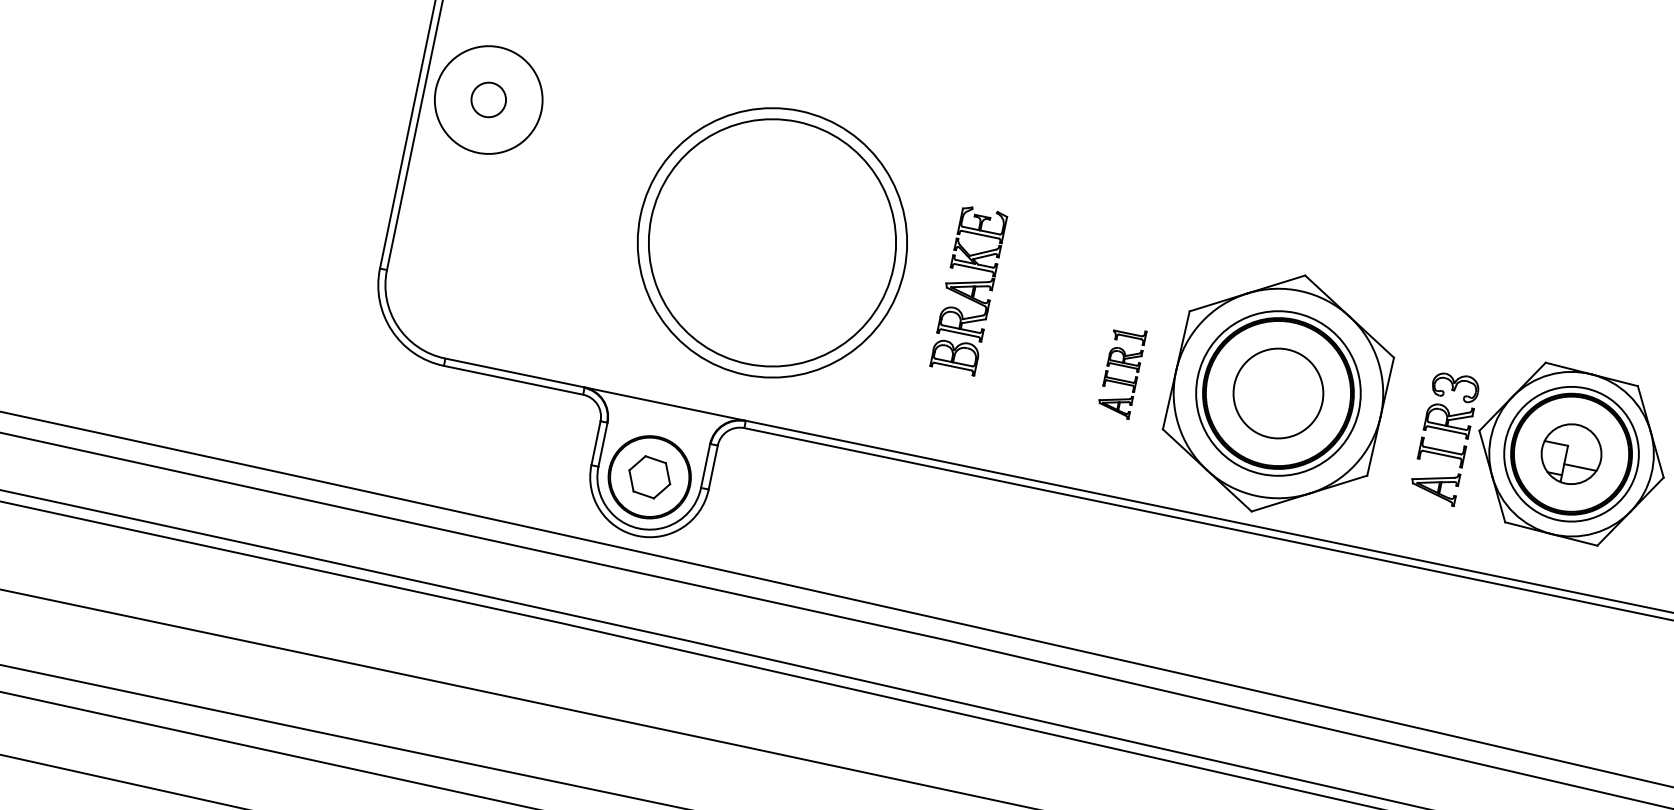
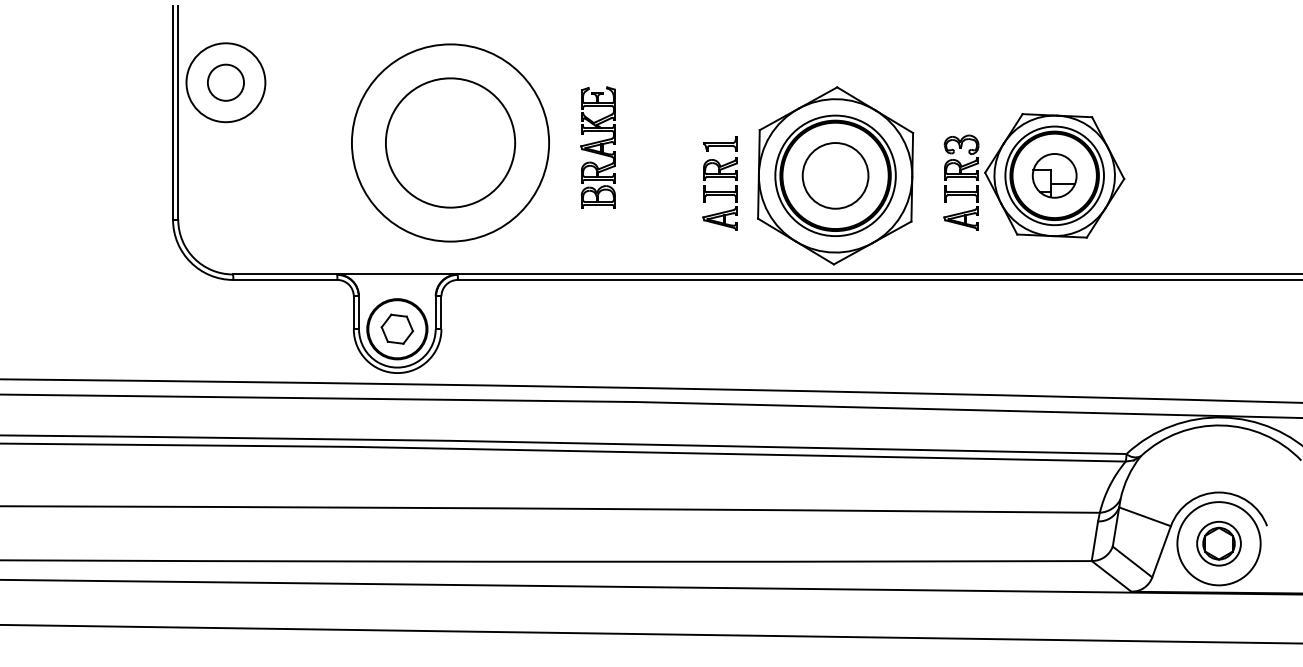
circle: (488, 99) -> (225, 82), size x1.43
circle: (772, 242) -> (450, 142), size x0.71
part: (1121, 371) -> (719, 183), size x1.43

